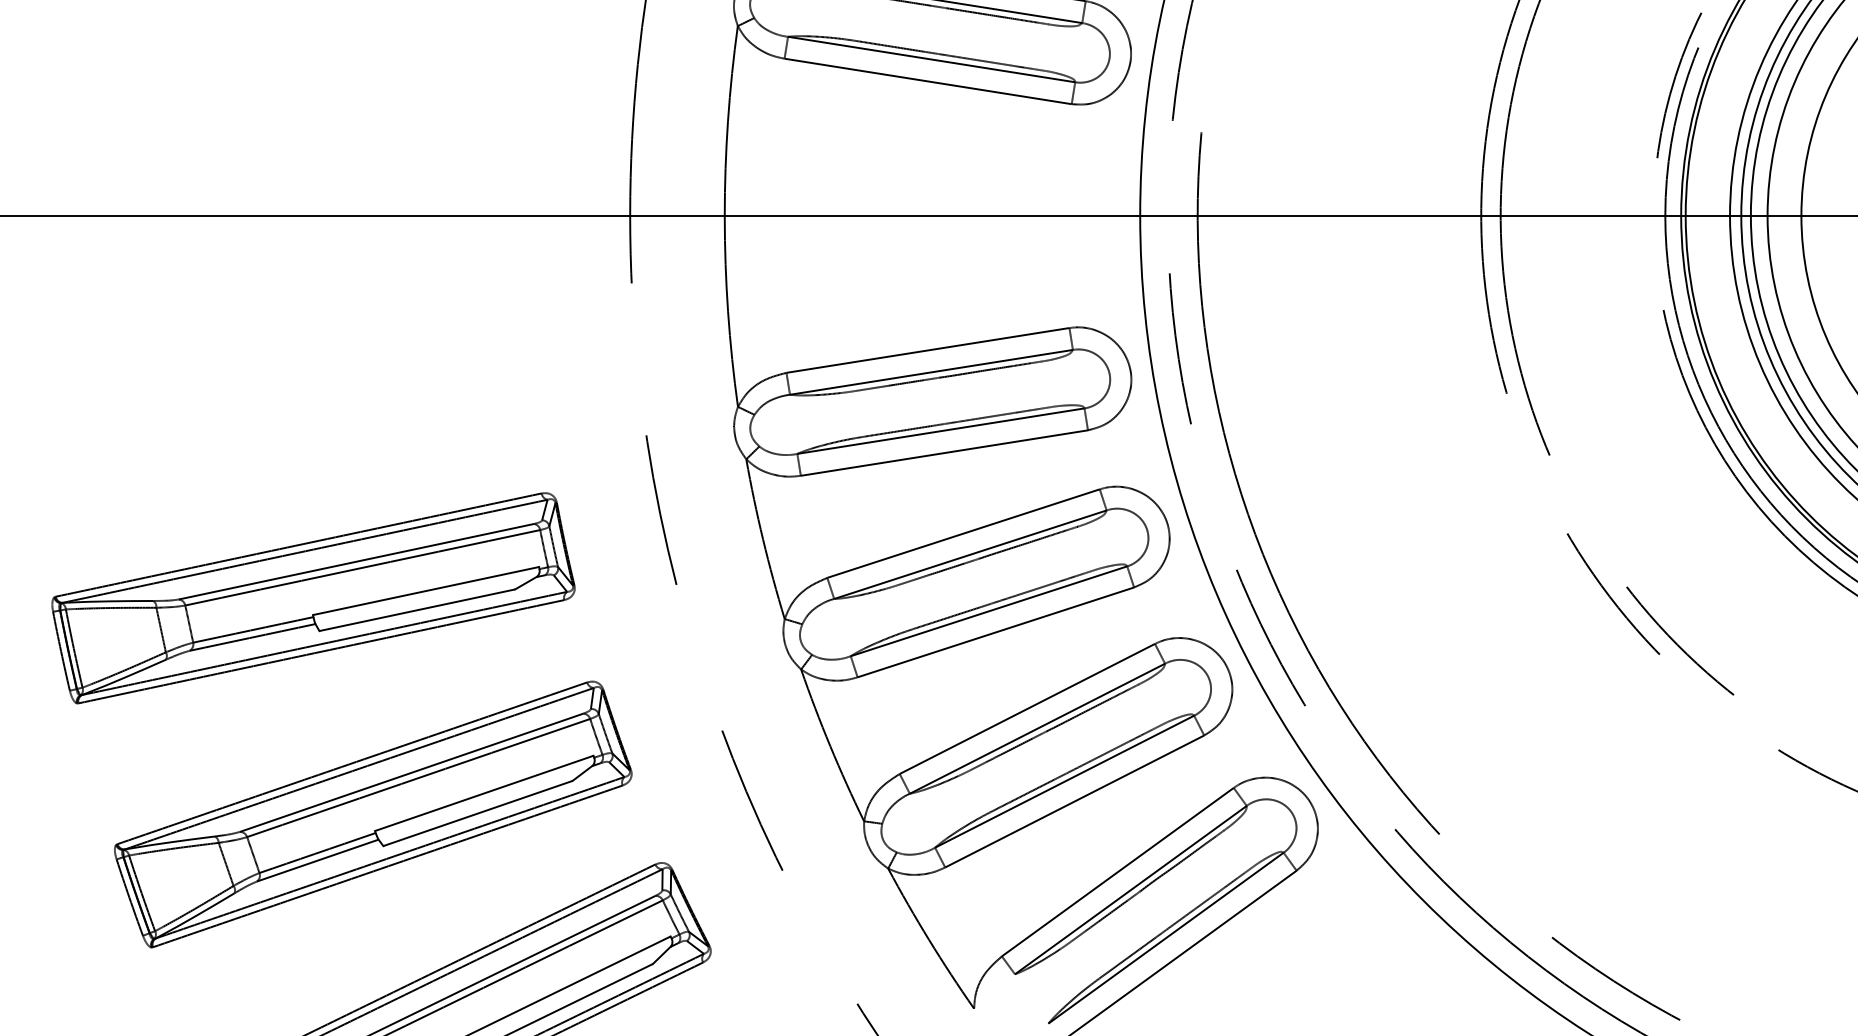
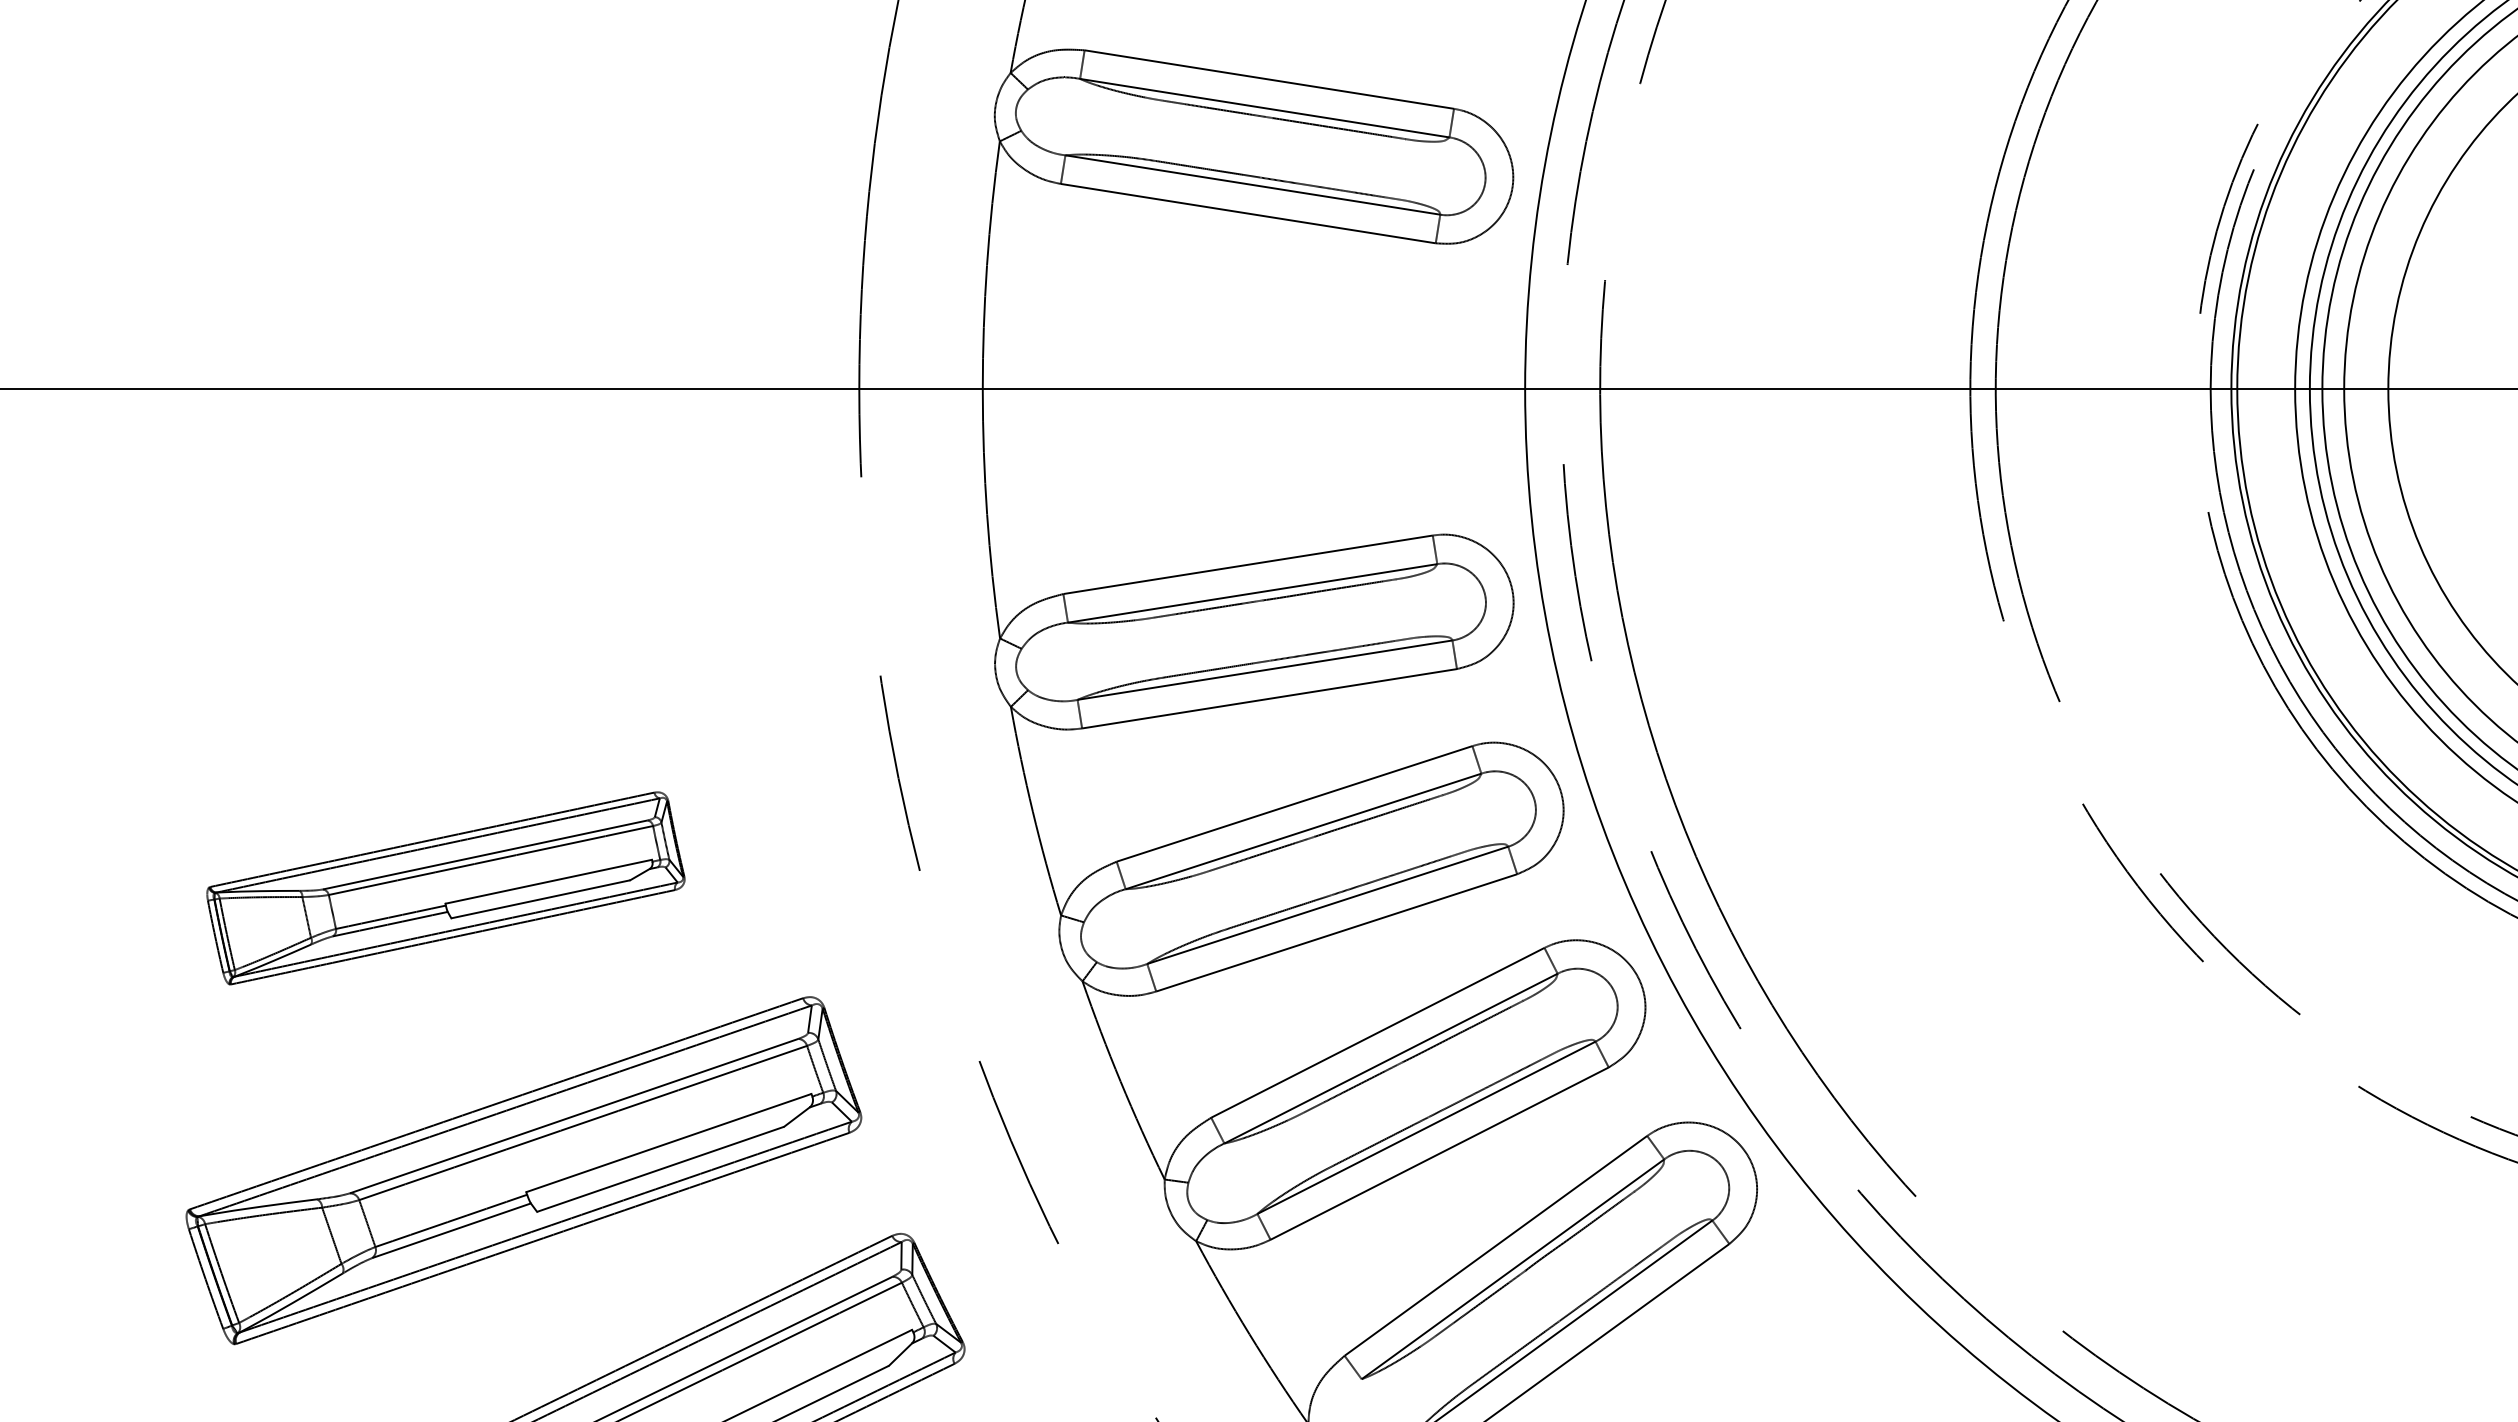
part: (313, 598) -> (445, 888), size x0.7

